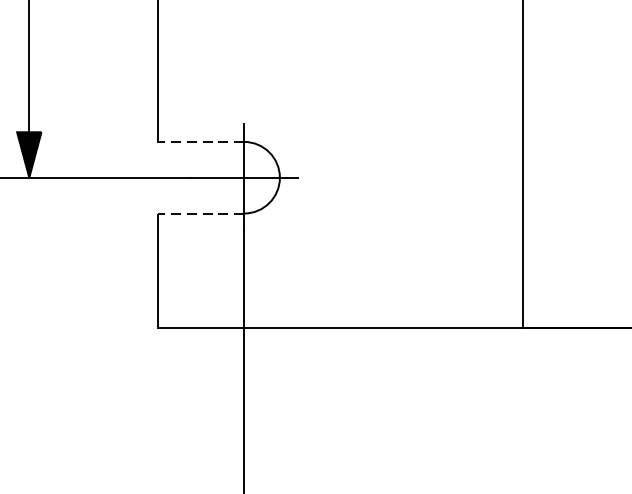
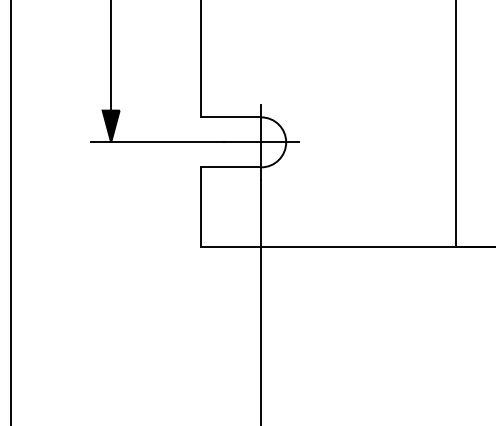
line: (200, 142) -> (230, 117), dashed -> solid
line: (200, 213) -> (230, 167), dashed -> solid

